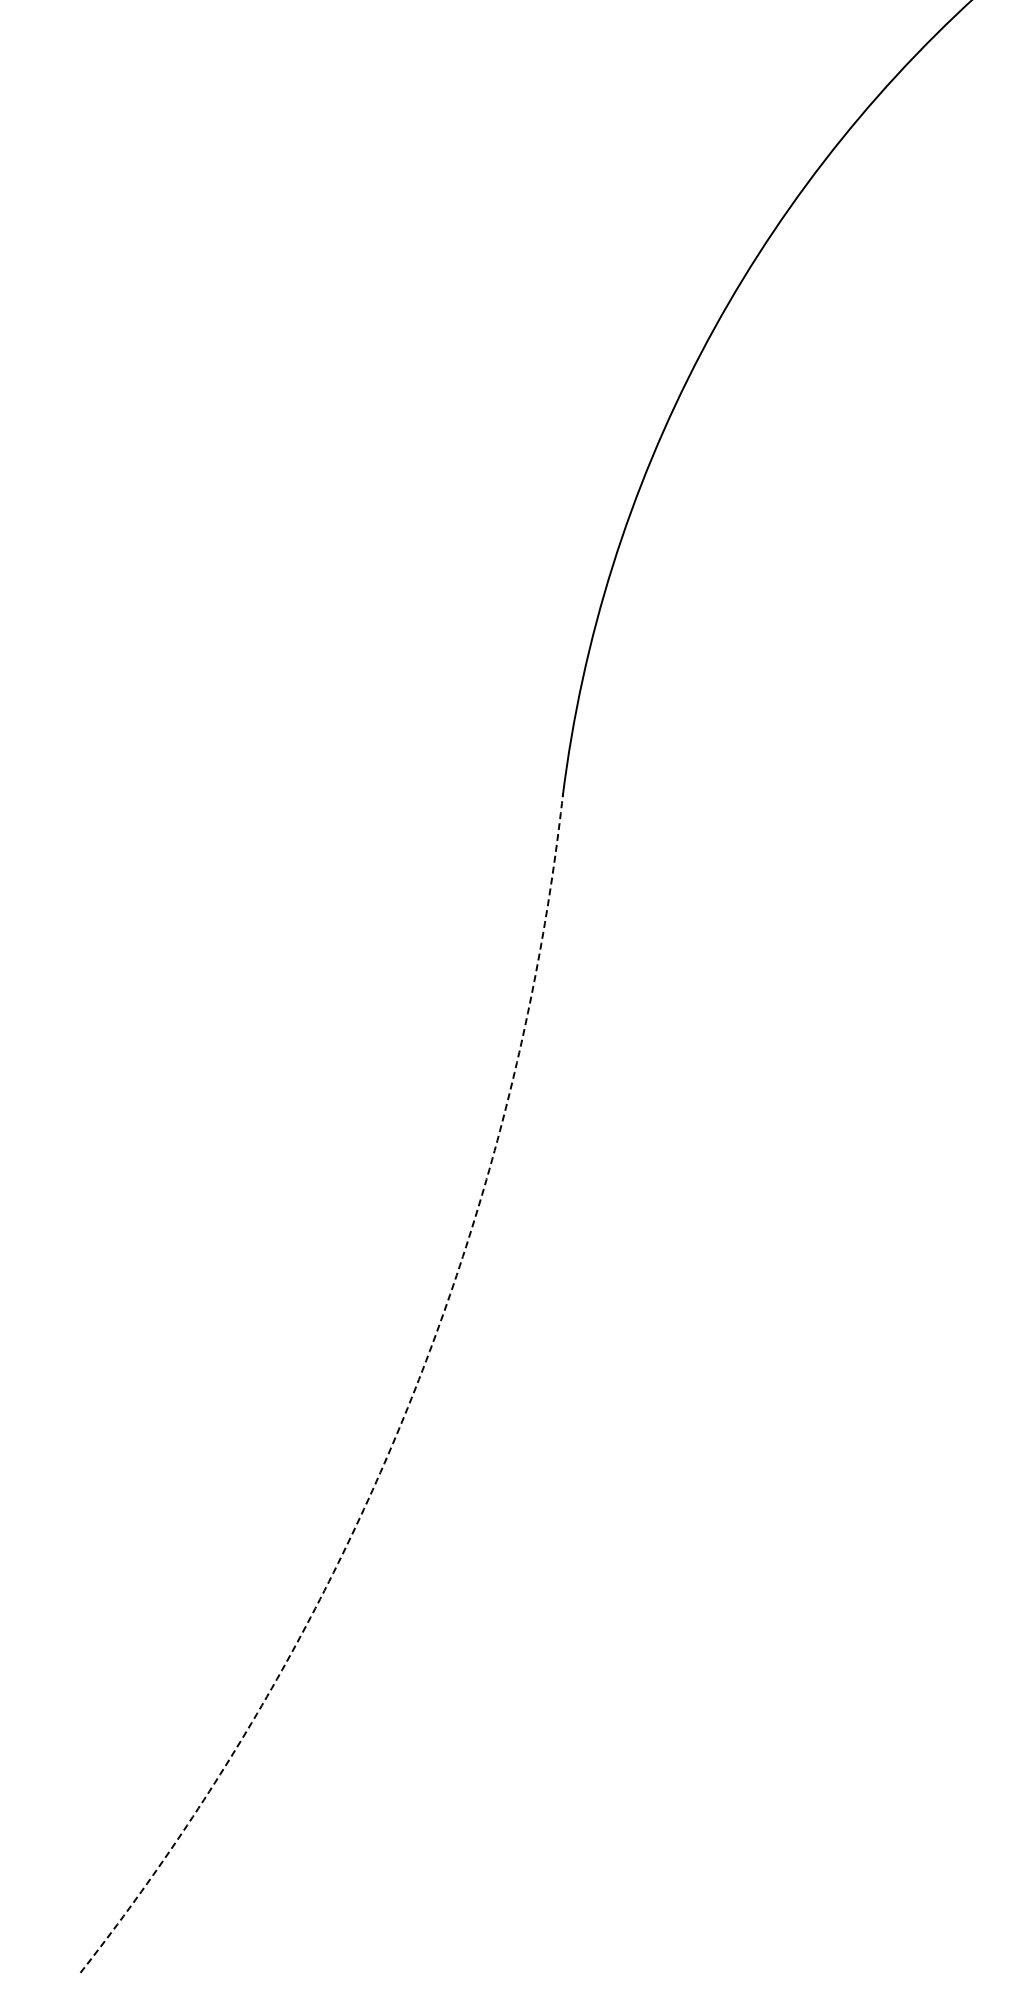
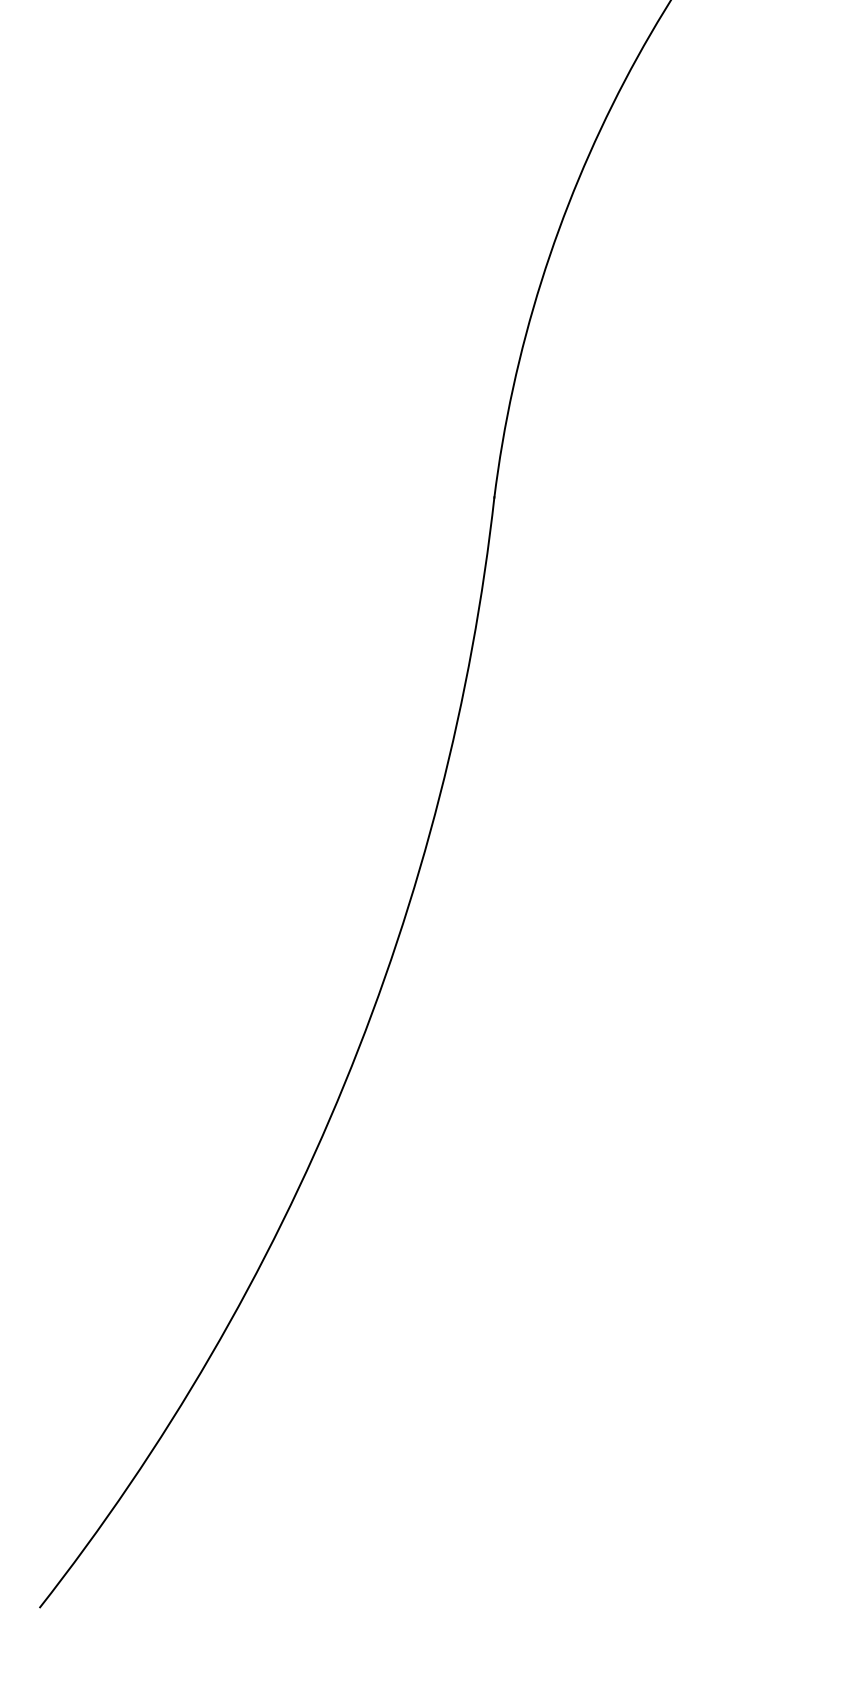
arc: (404, 1416) -> (345, 1083), dashed -> solid

